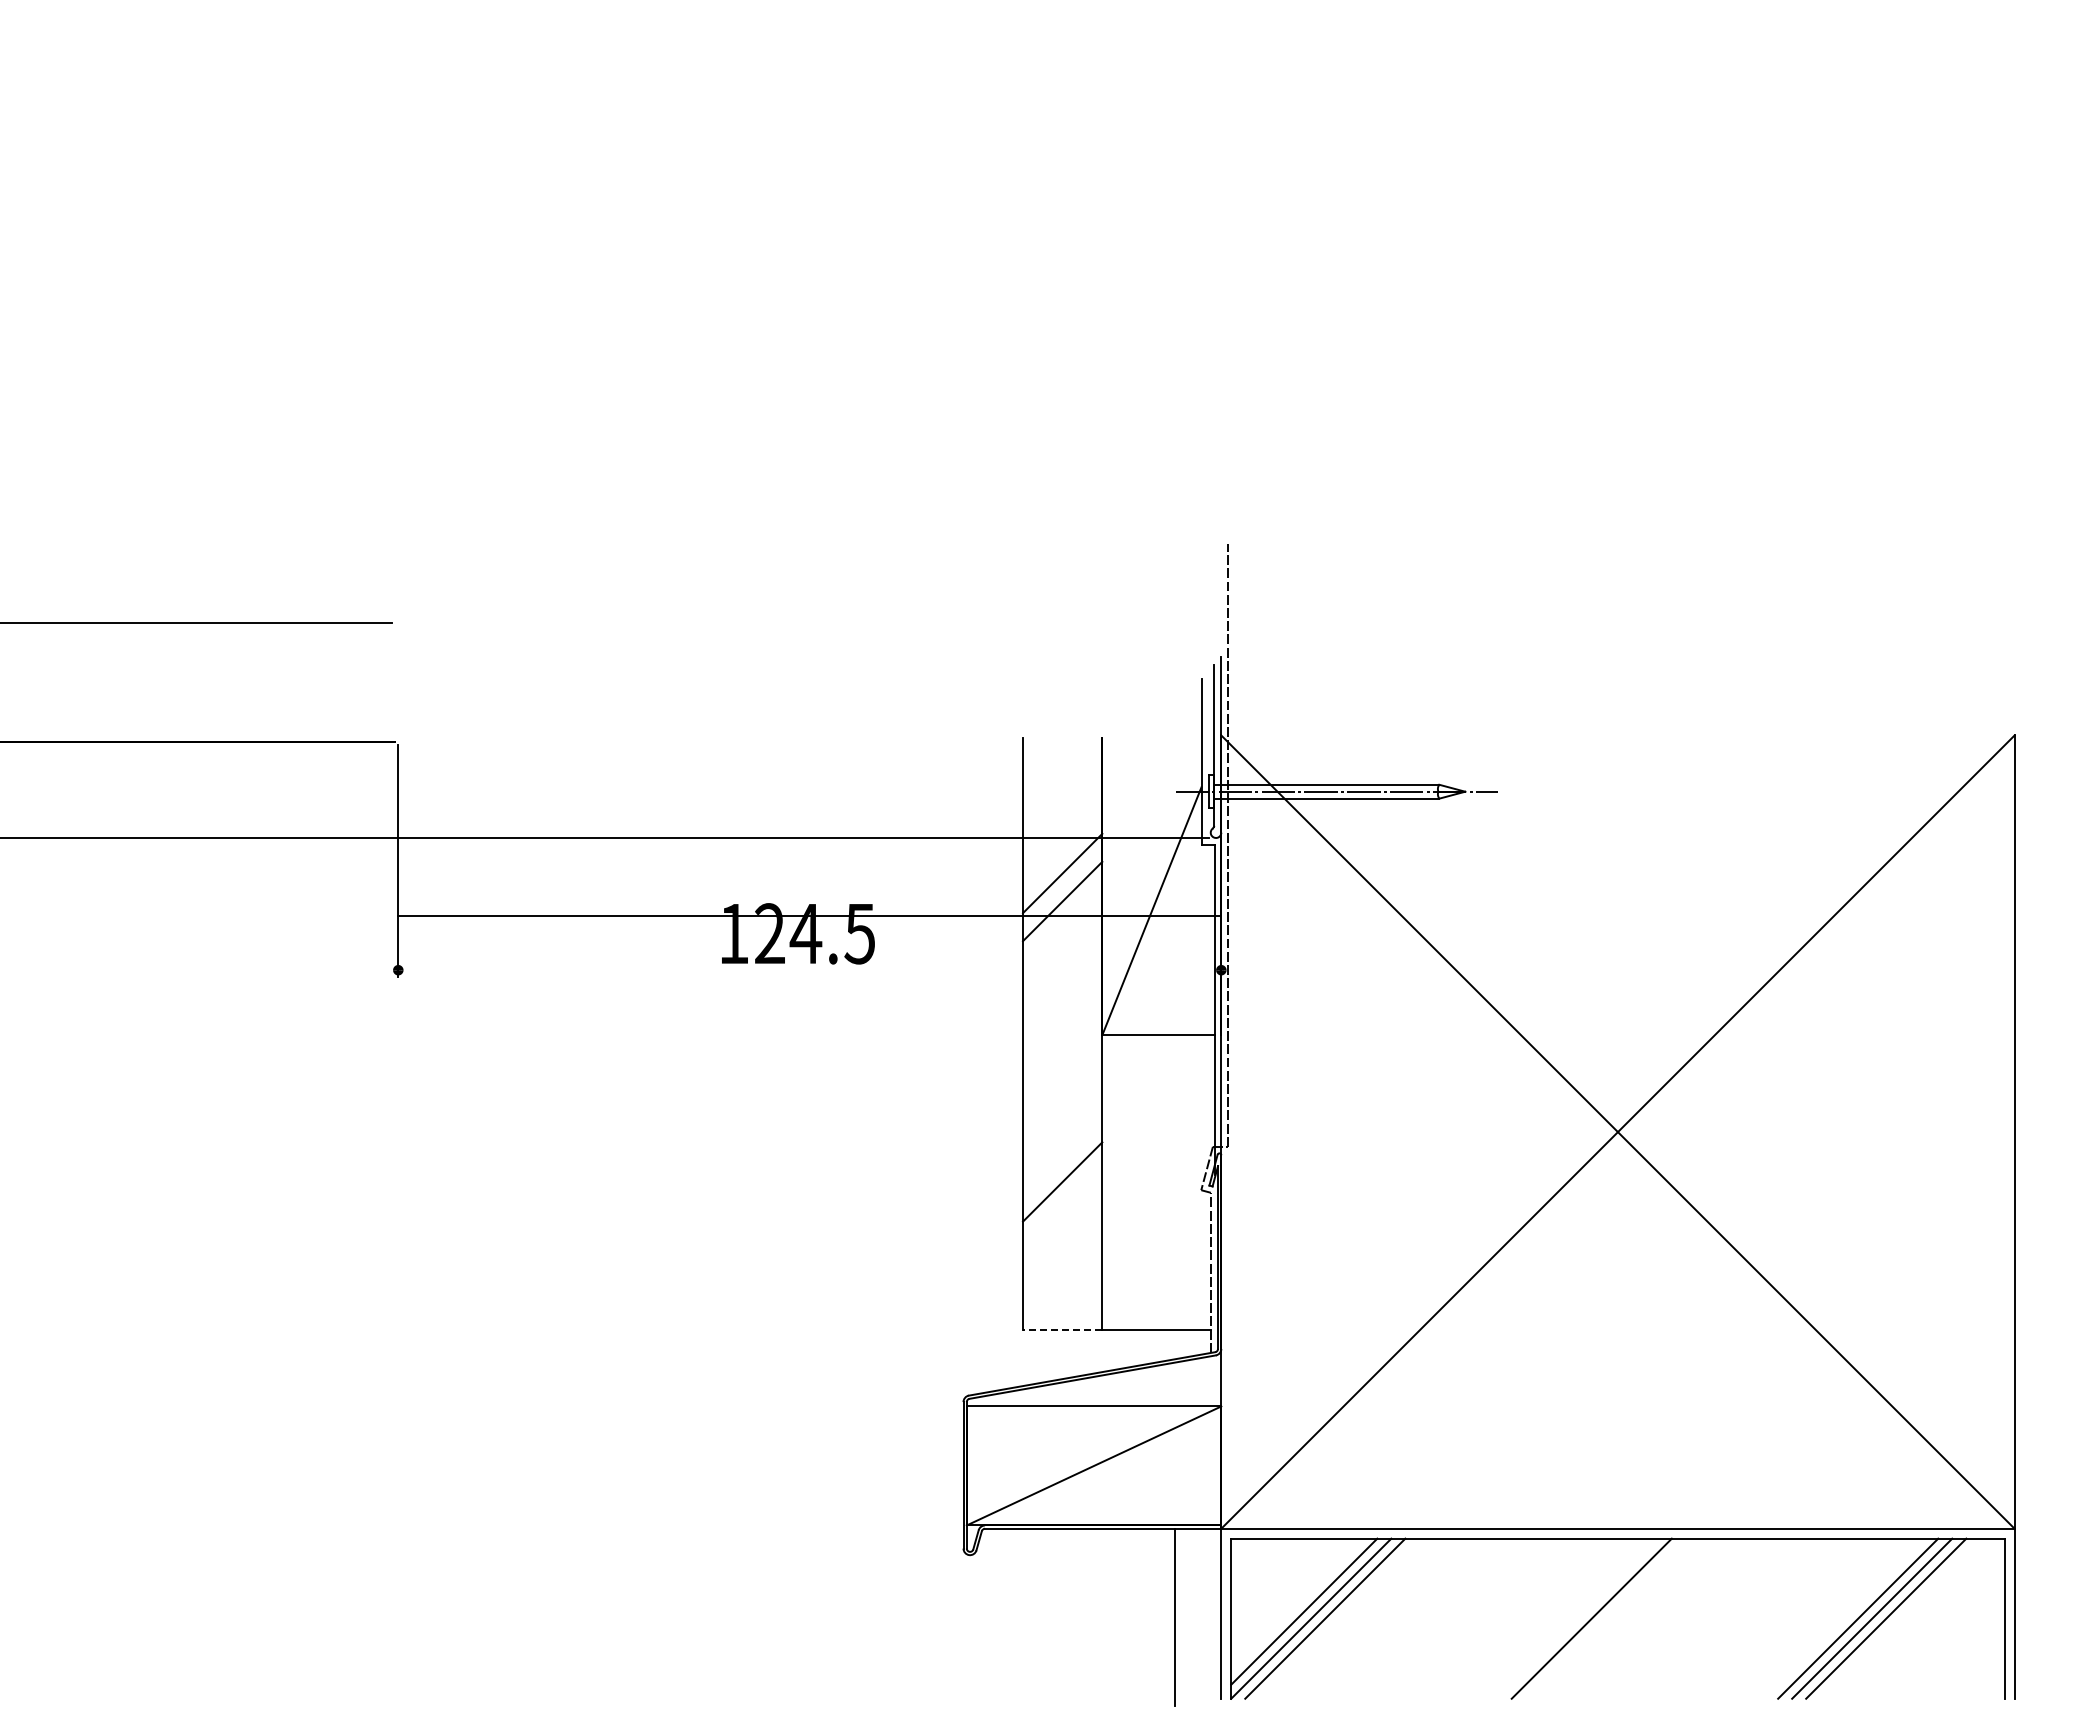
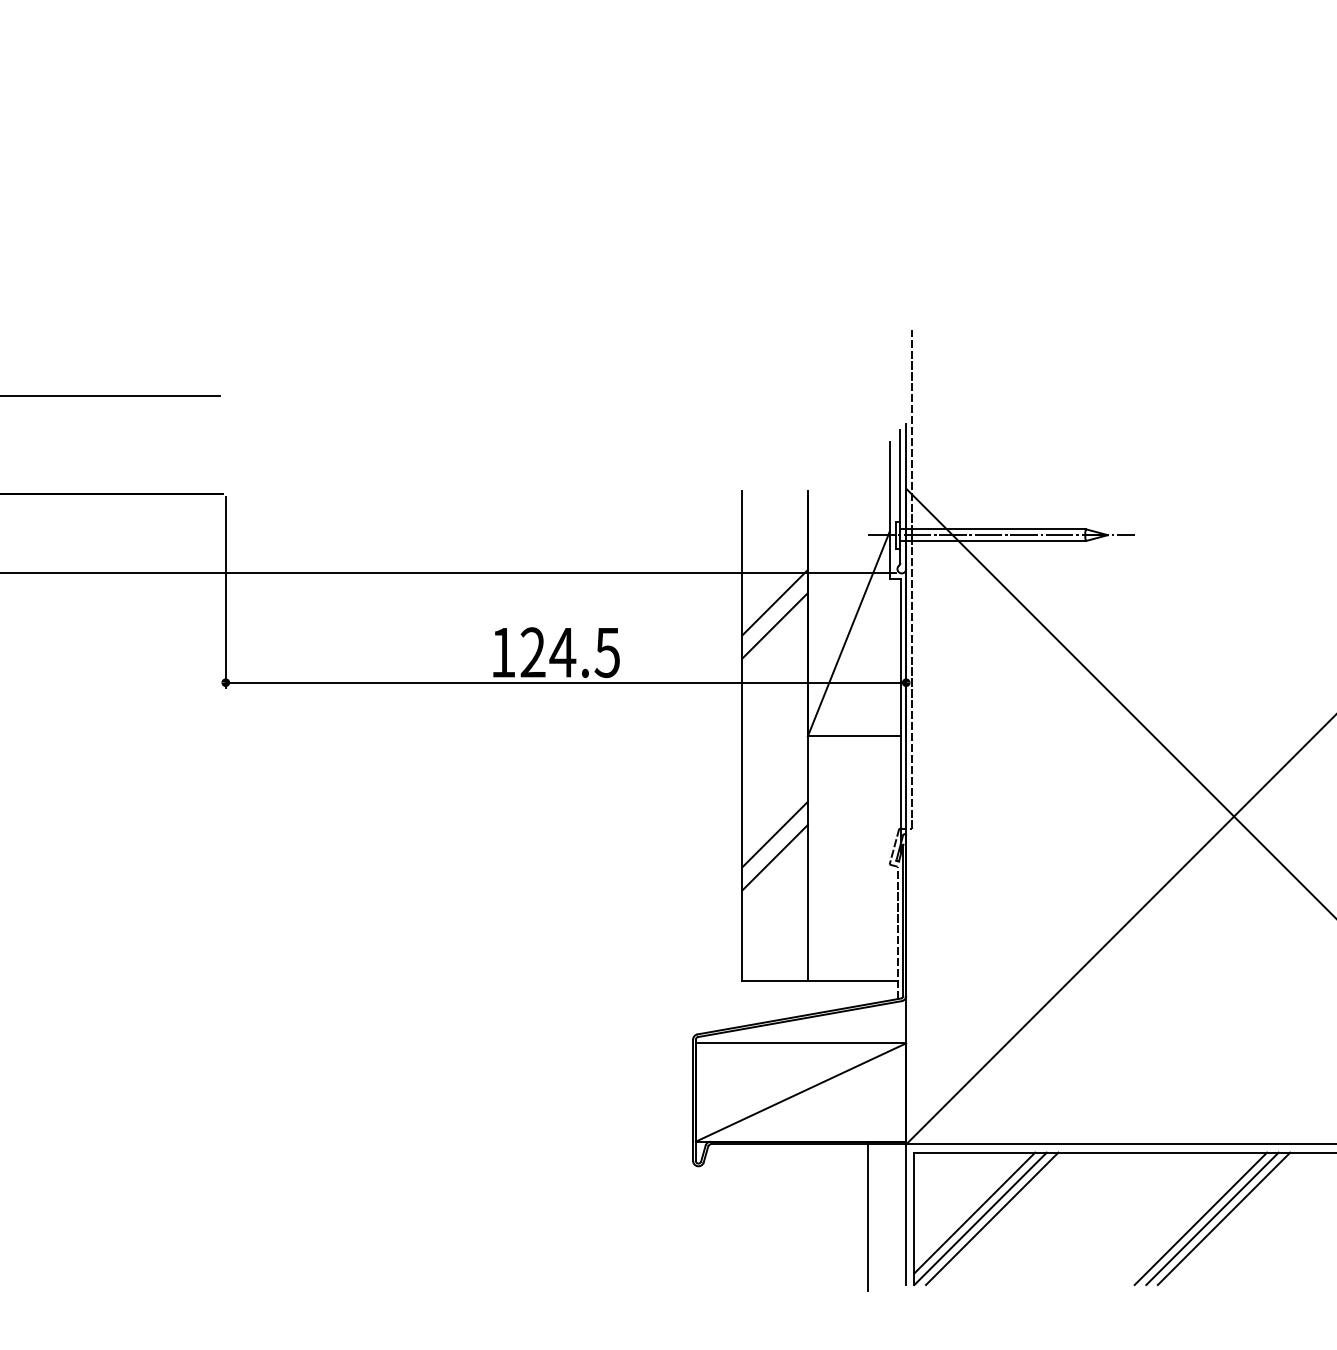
line: (809, 916) -> (565, 682), moved
line: (1062, 1153) -> (774, 834), added
line: (1062, 1330) -> (774, 980), dashed -> solid
line: (1577, 1618) -> (1200, 1218), added
line: (1605, 1618) -> (1223, 1218), added

